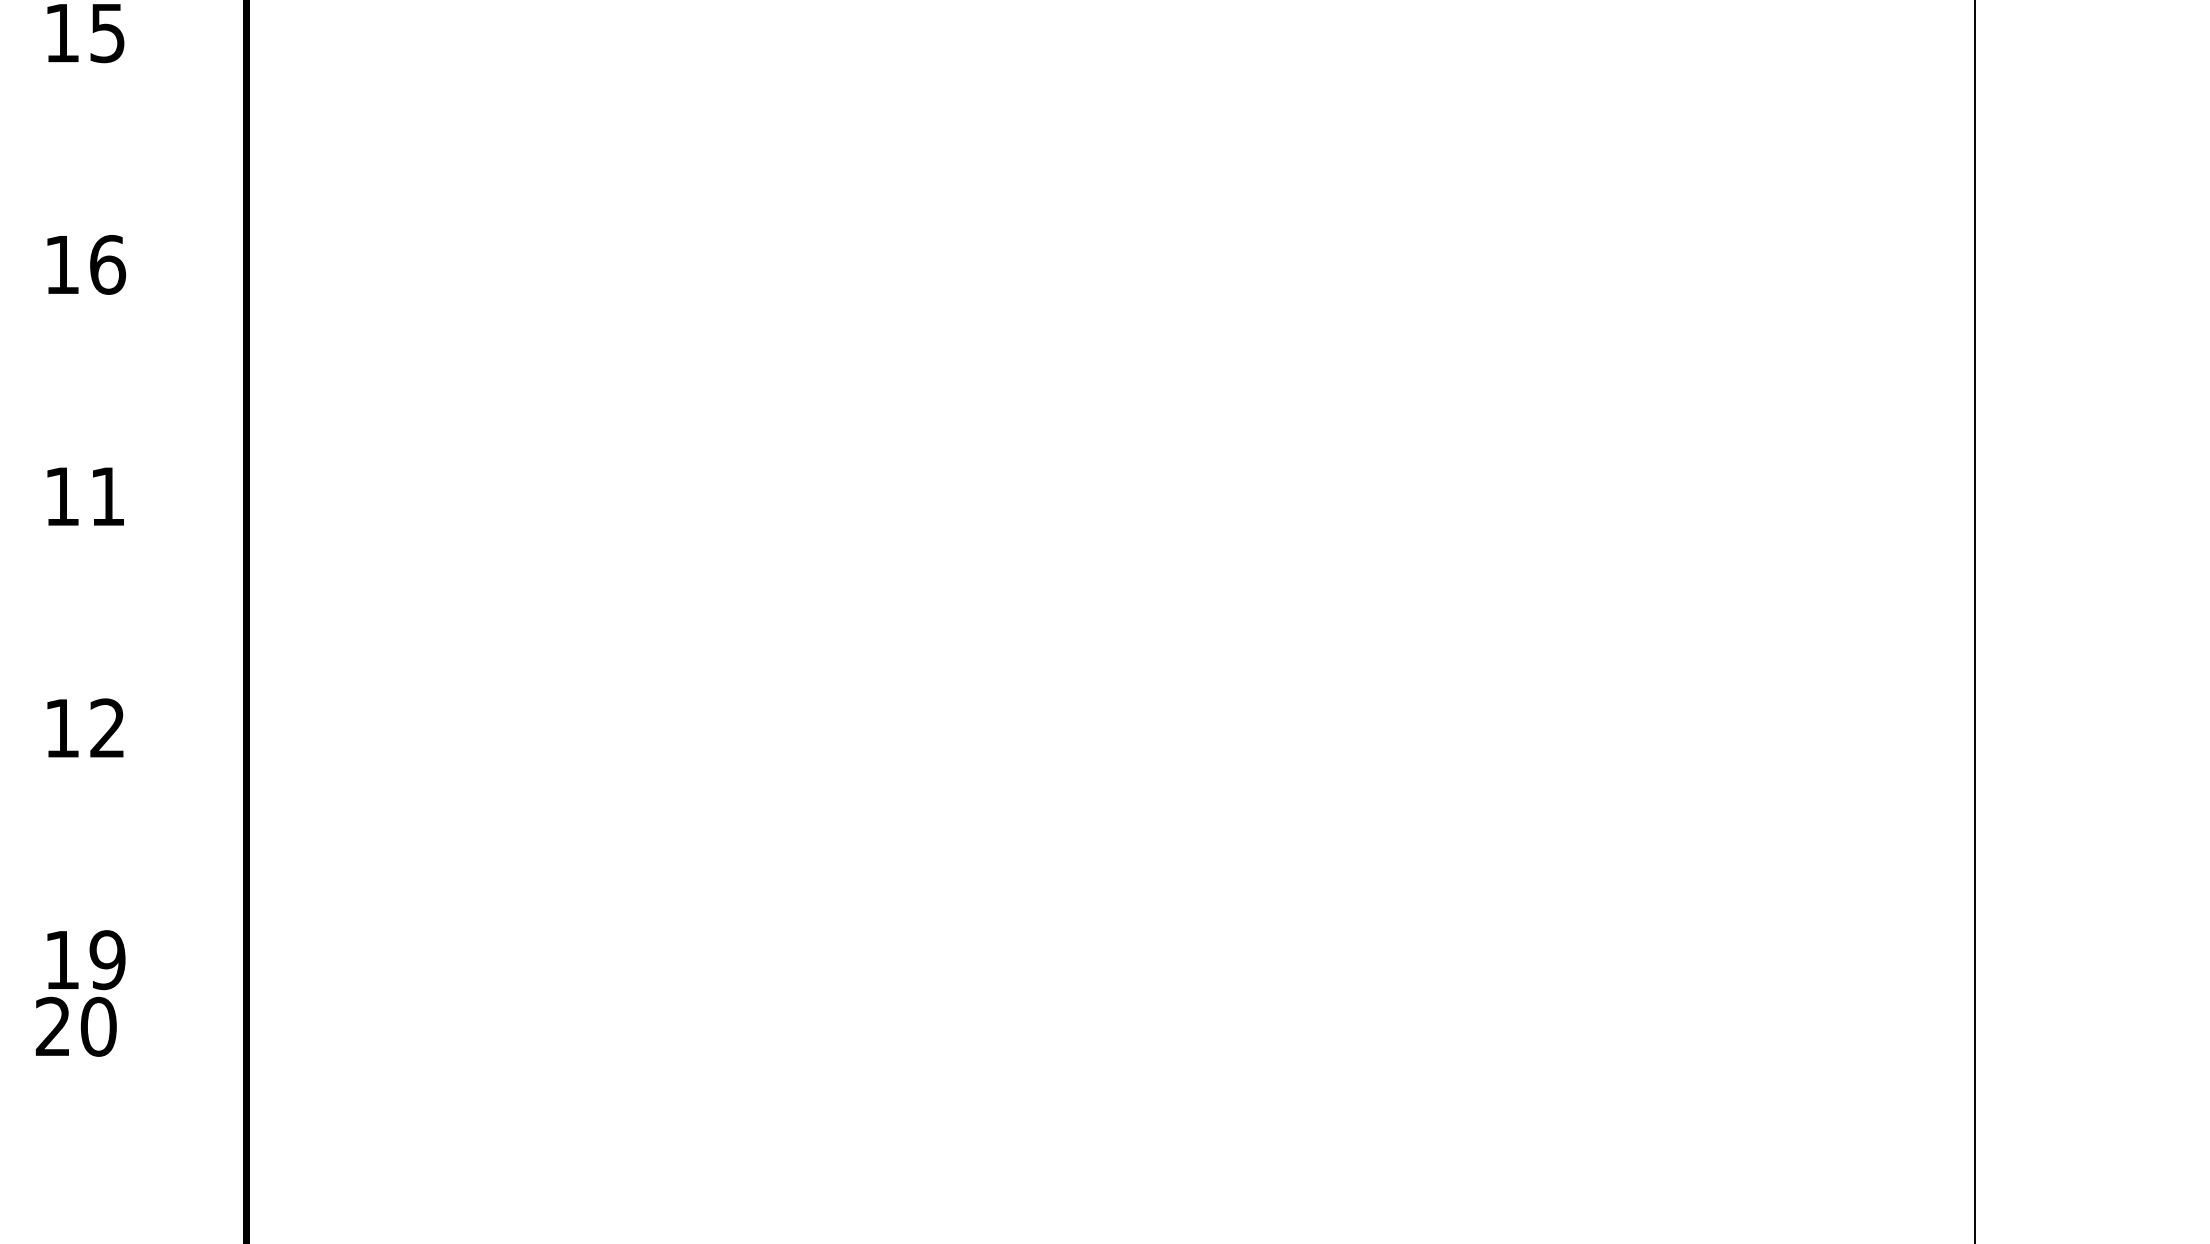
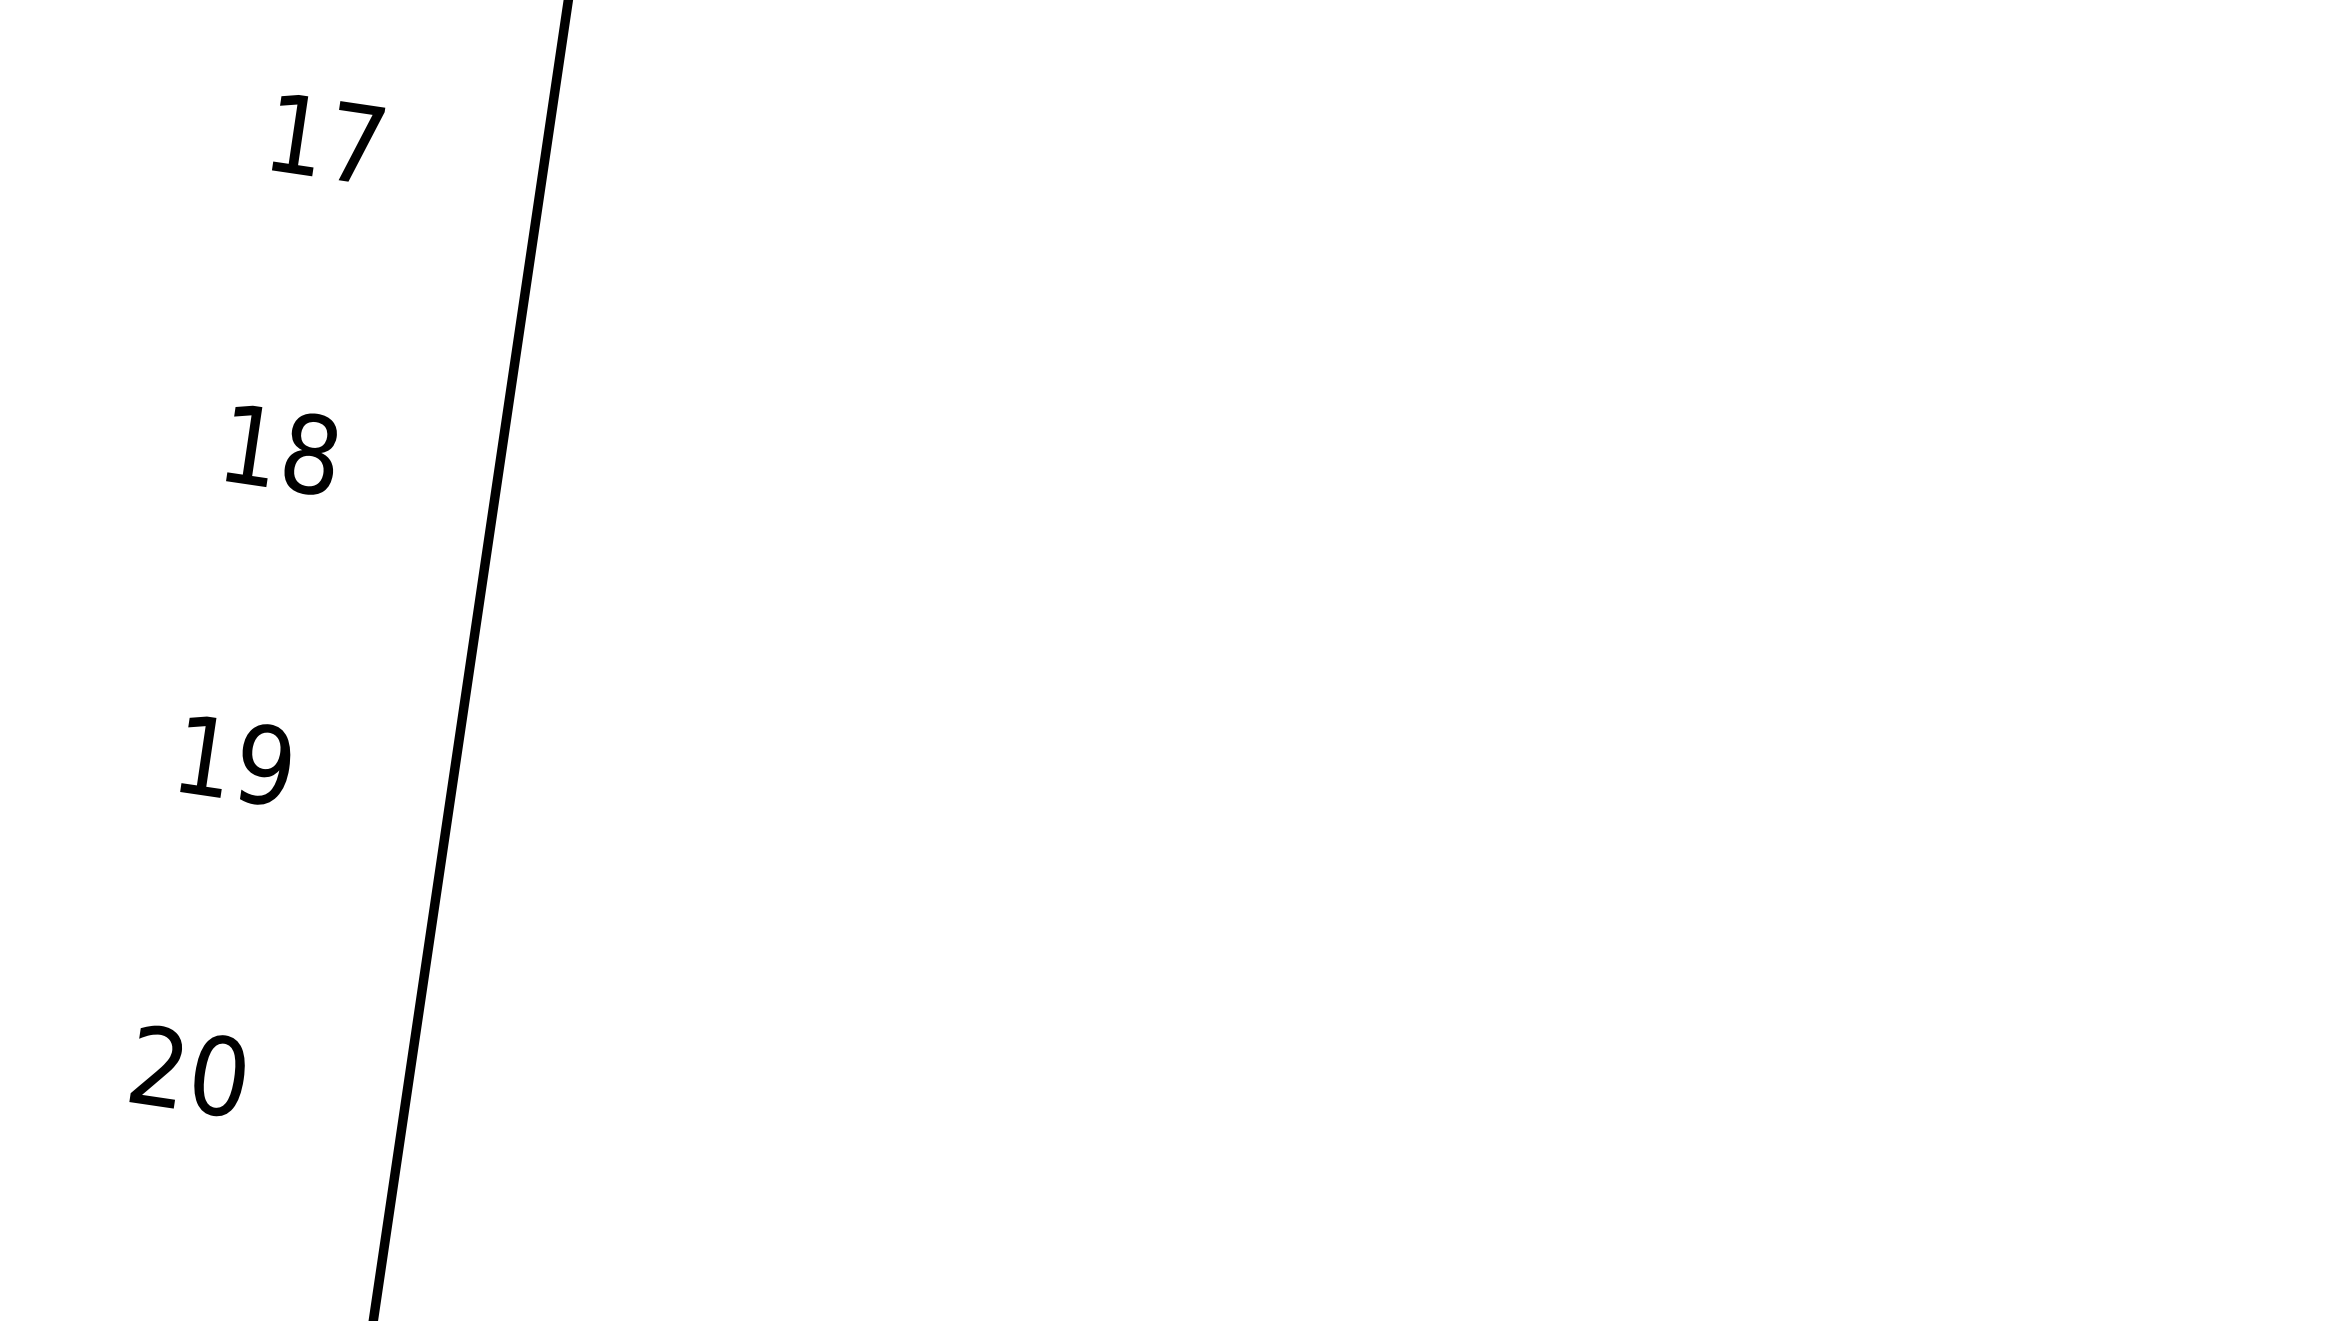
text: (107, 496) -> (356, 143), 11 -> 17
text: (107, 728) -> (310, 454), 12 -> 18
text: (75, 1026) -> (188, 1070), moved

